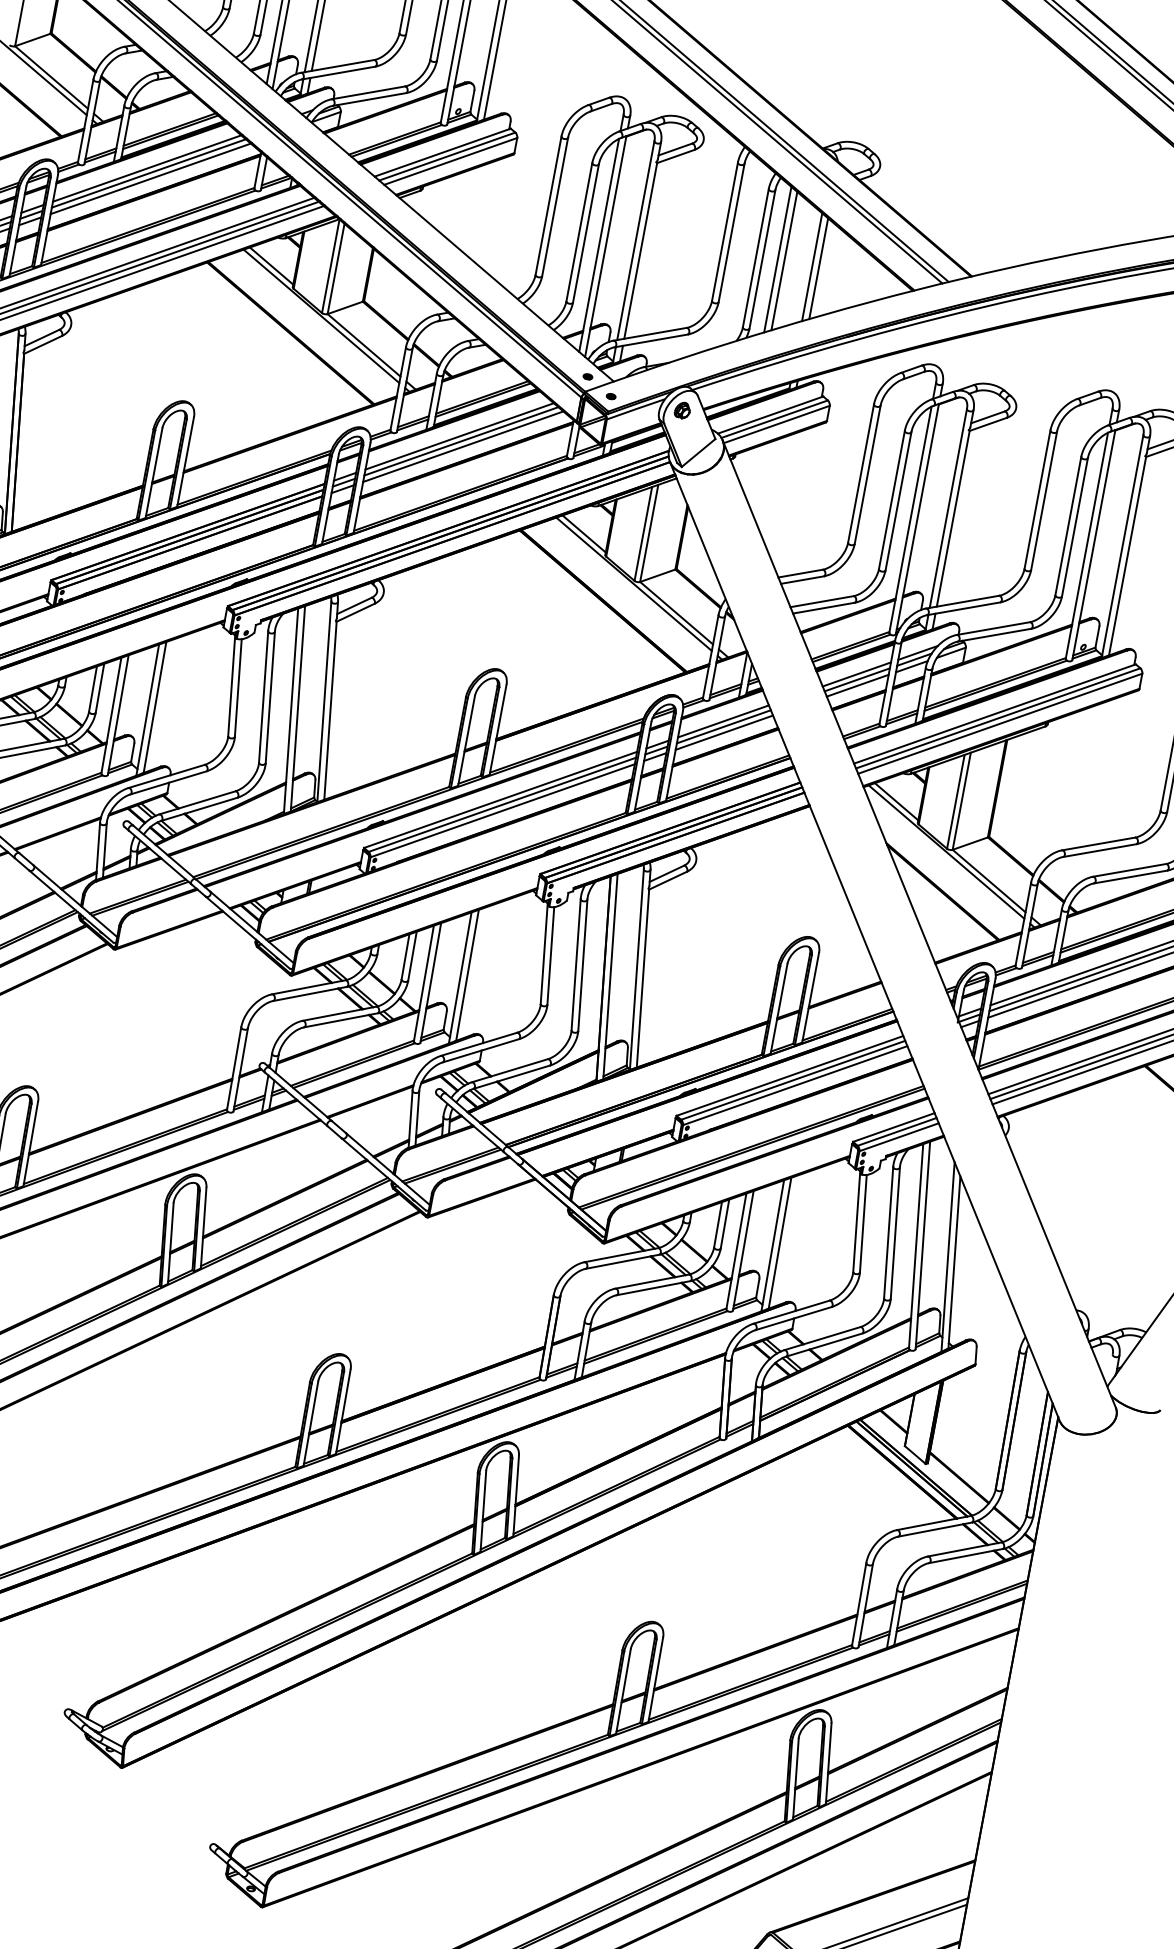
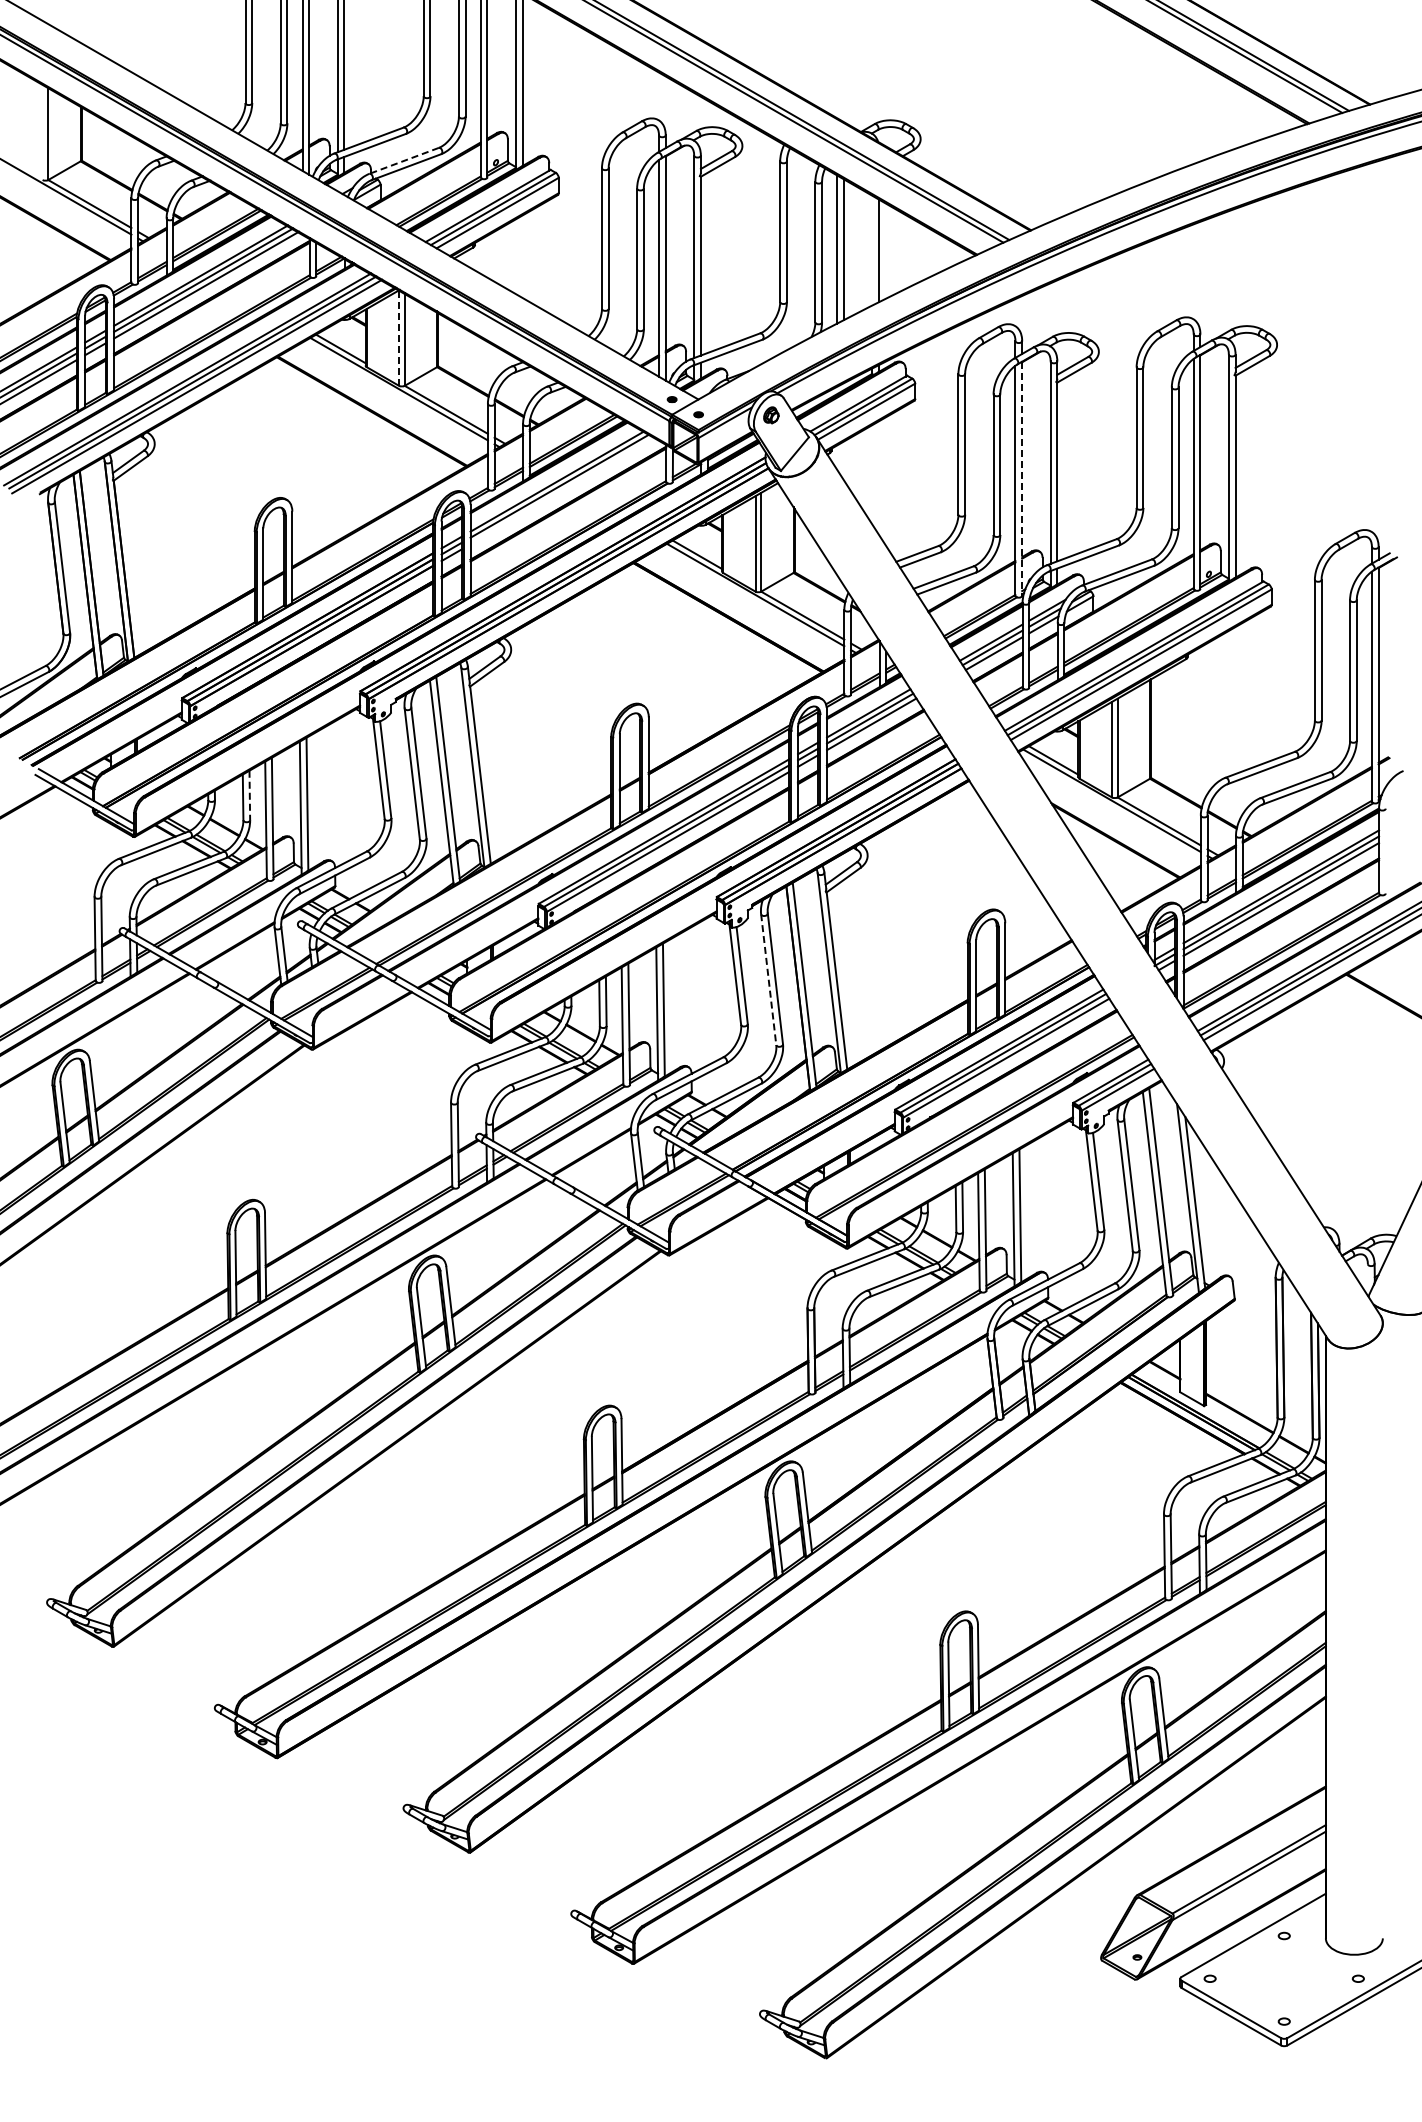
line: (367, 93) -> (403, 161), solid -> dashed
line: (331, 266) -> (399, 338), solid -> dashed
line: (812, 267) -> (872, 250), removed
line: (463, 446) -> (562, 491), removed
line: (917, 519) -> (1022, 479), solid -> dashed
line: (99, 688) -> (249, 795), solid -> dashed
line: (575, 964) -> (768, 979), solid -> dashed

